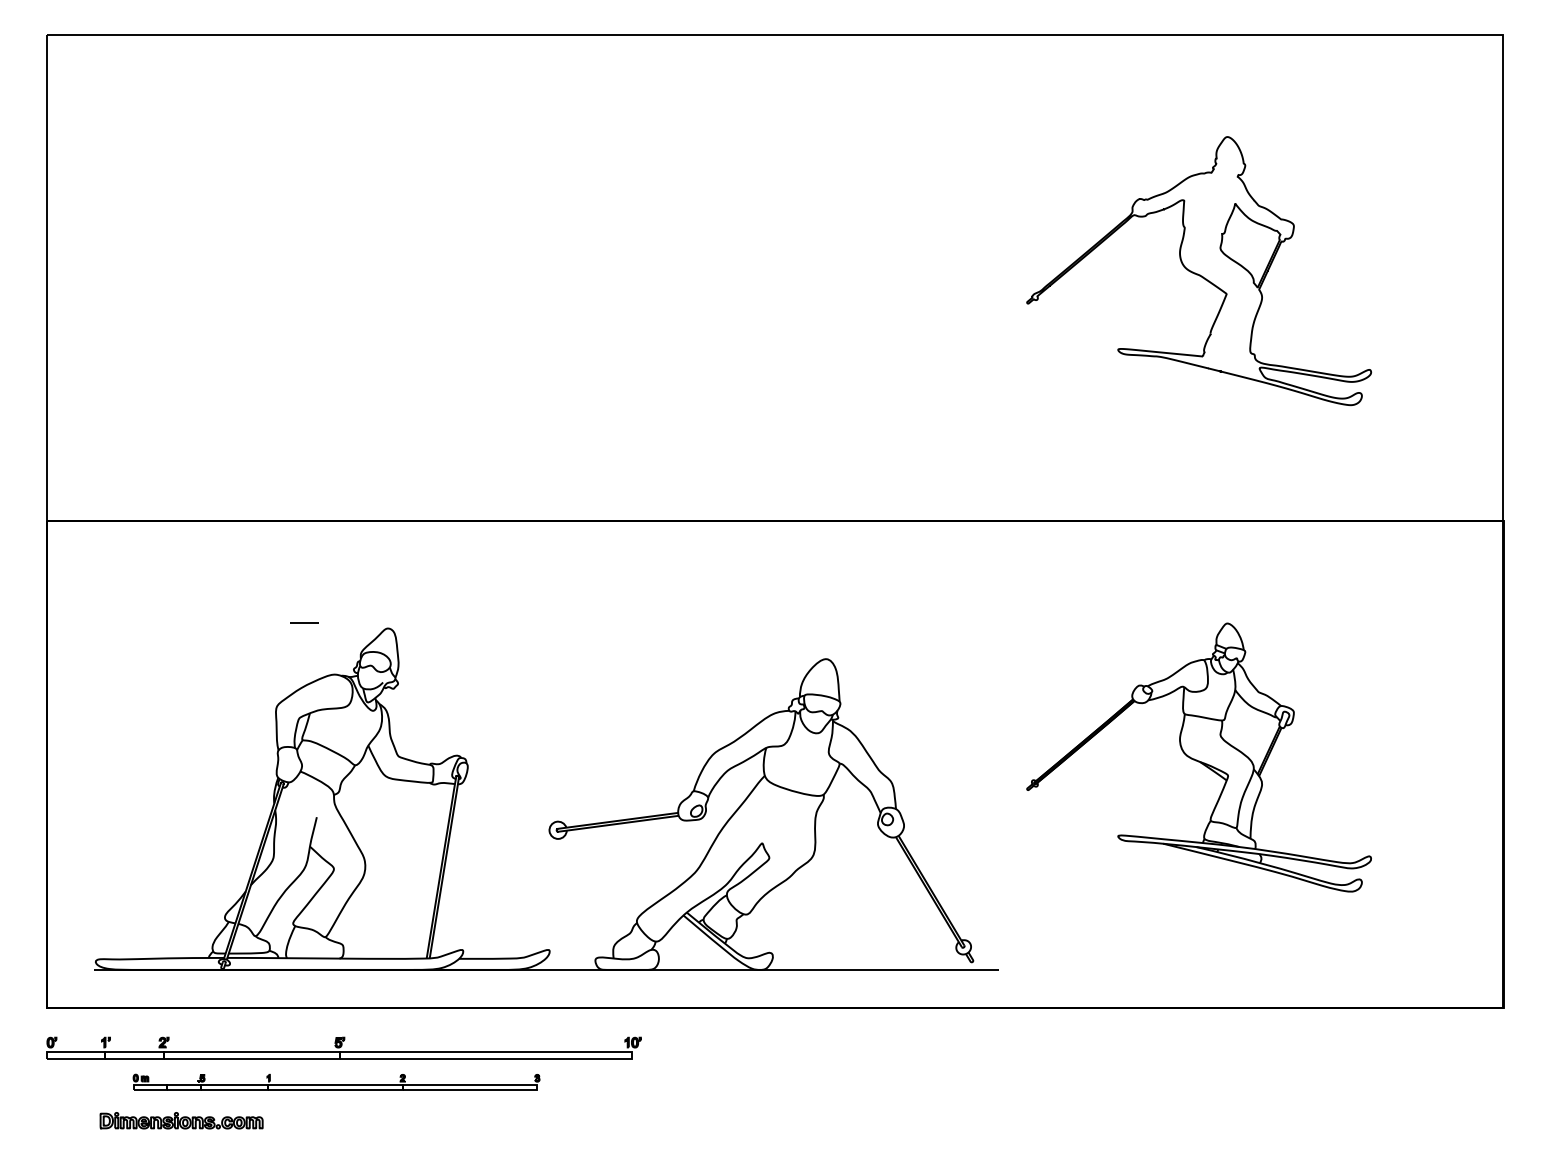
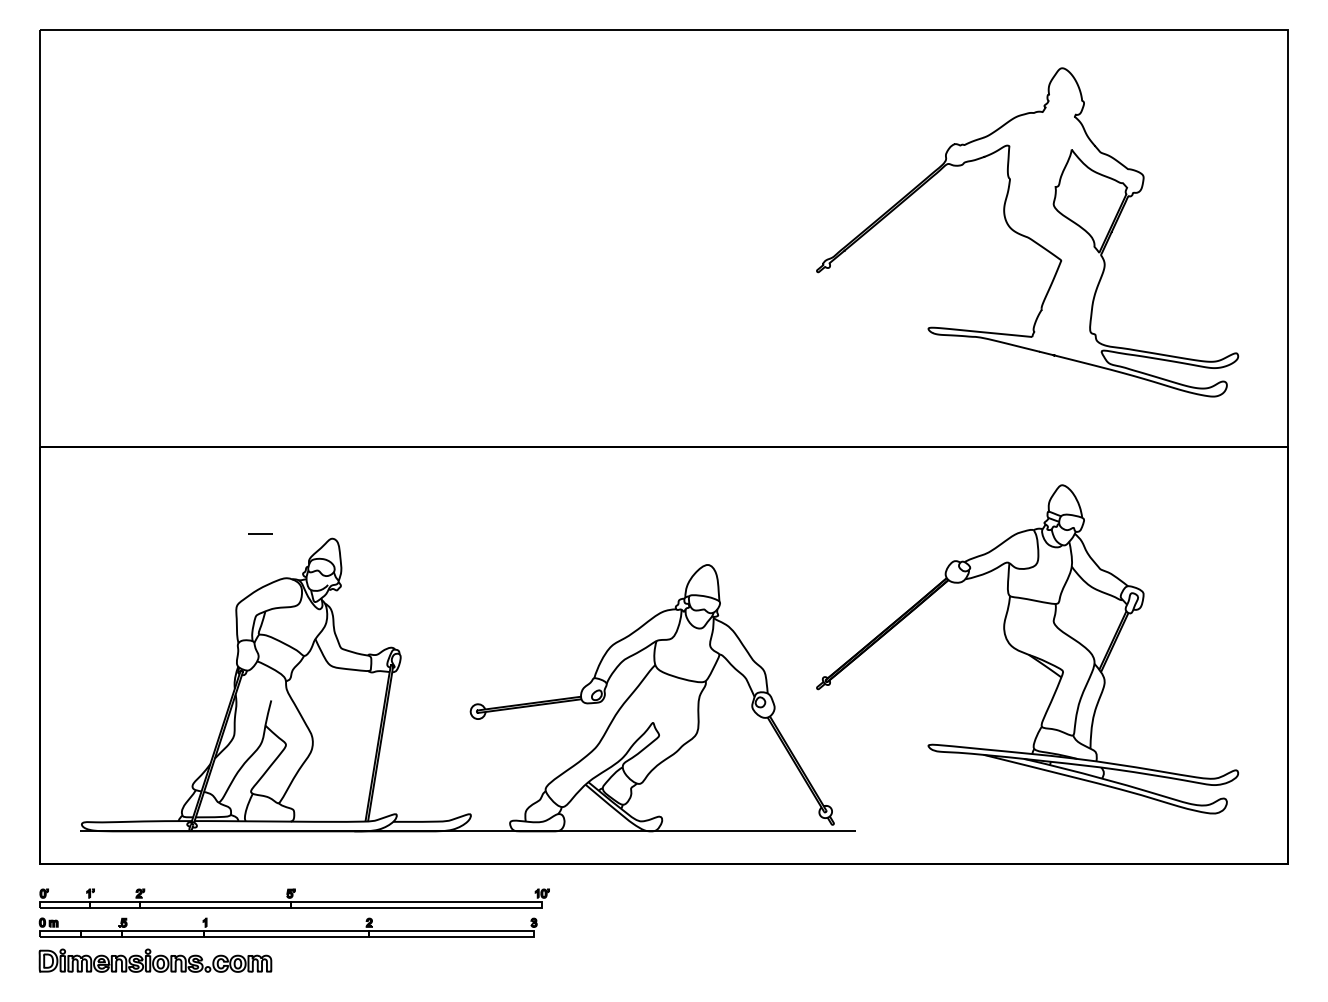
part: (1198, 270) -> (1026, 231), size x1.43
part: (1198, 757) -> (1026, 649), size x1.43
part: (336, 1081) -> (288, 926), size x1.43
part: (181, 1120) -> (155, 960), size x1.67

